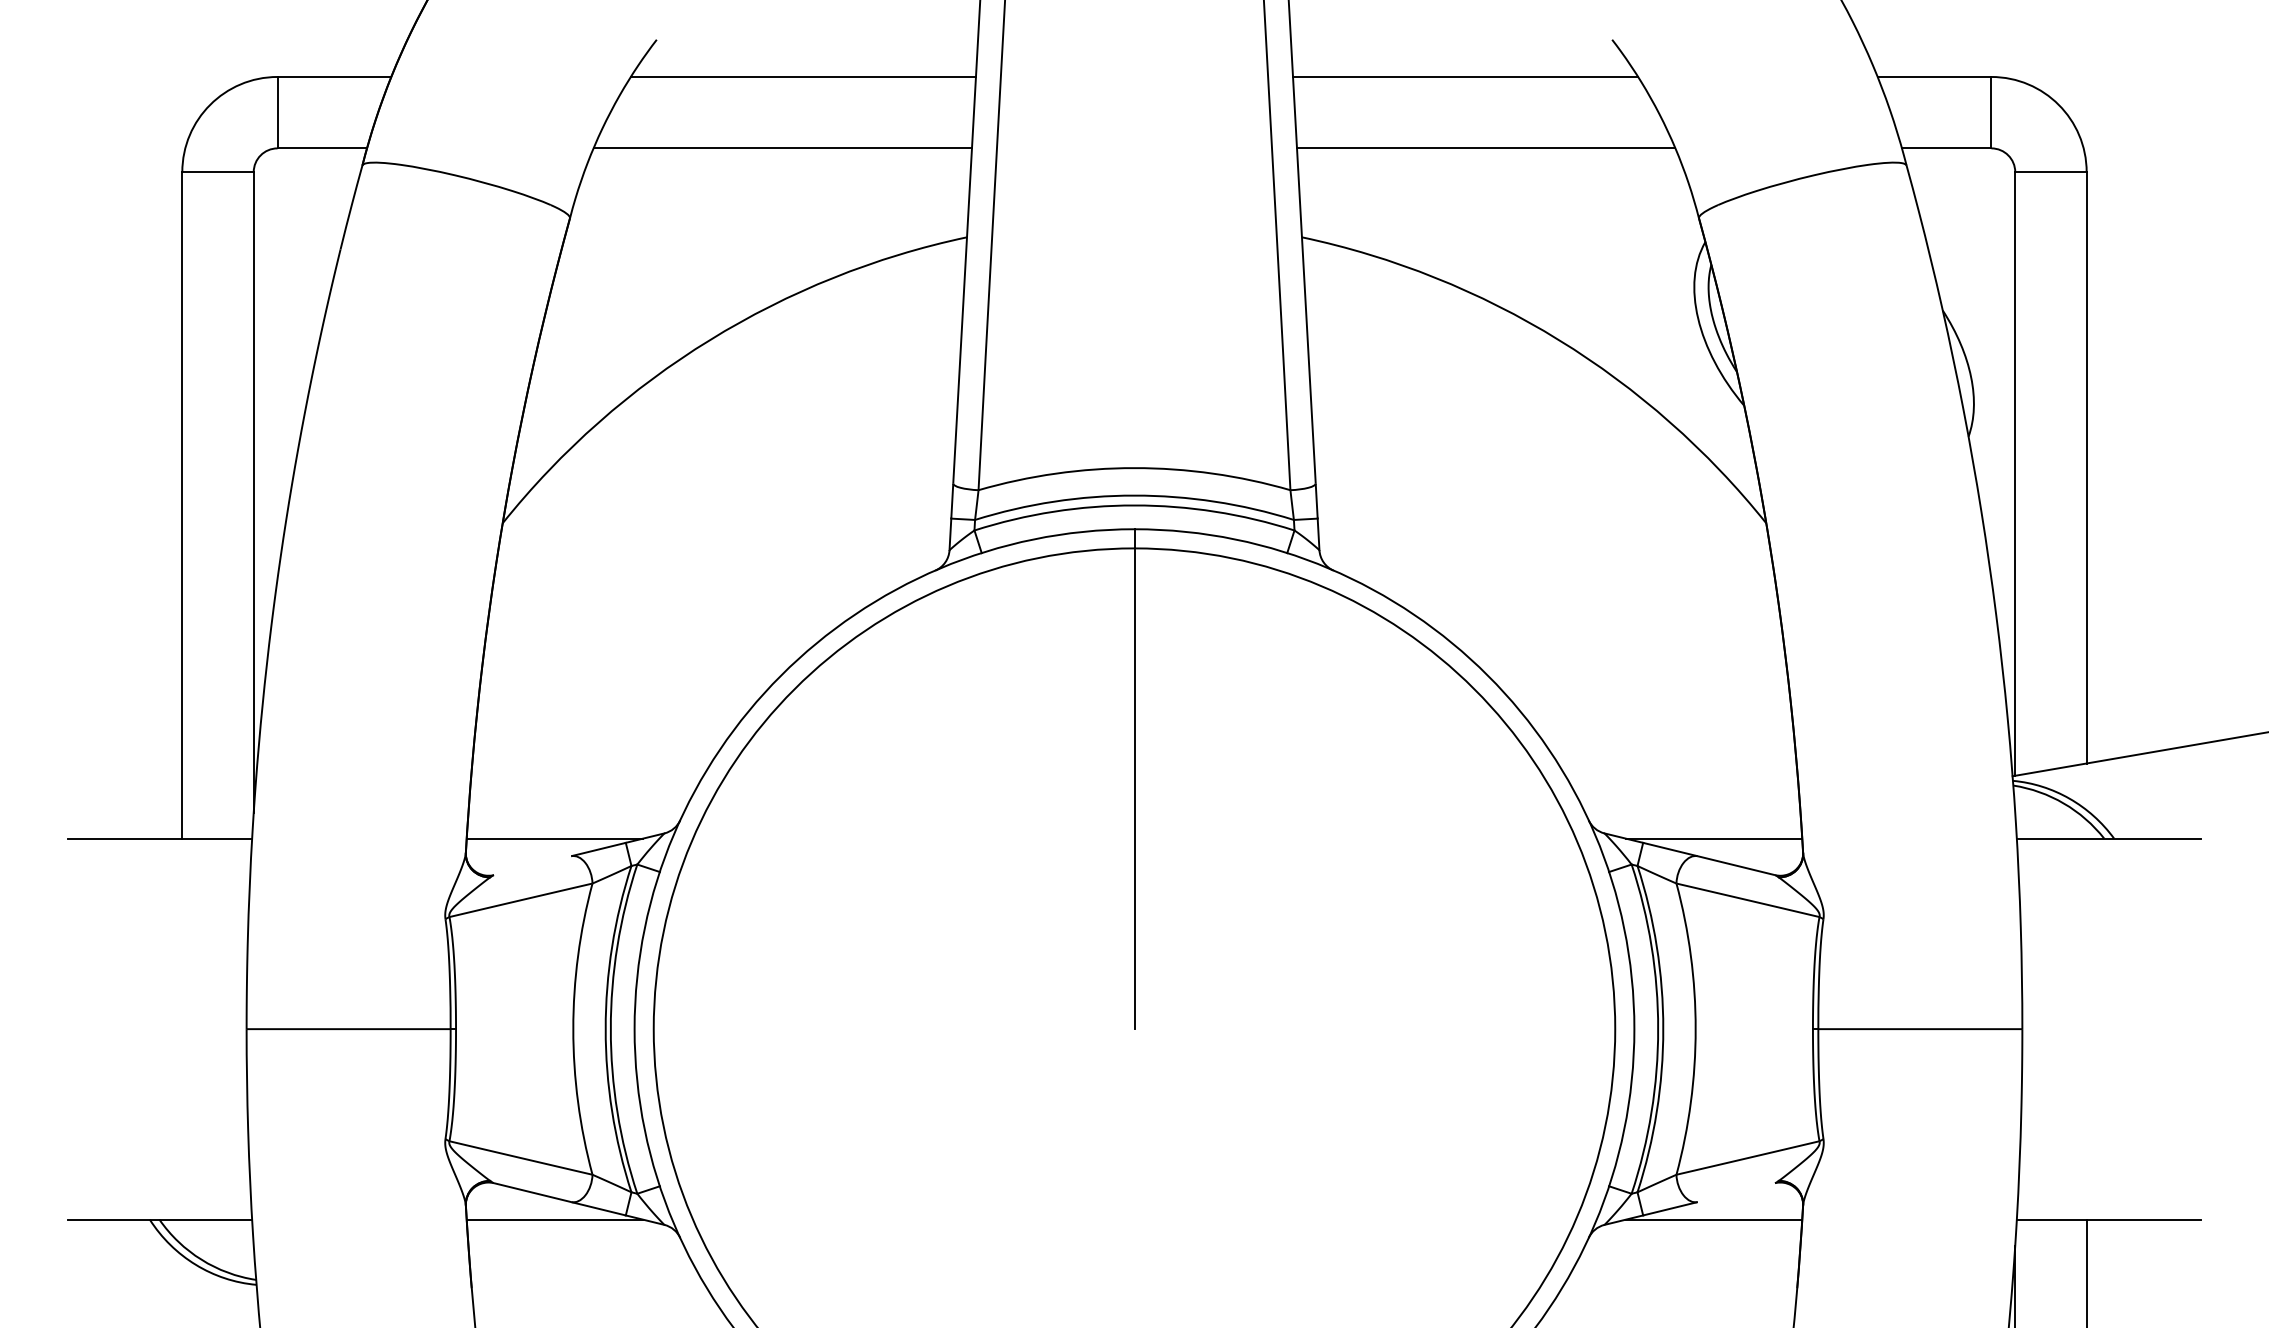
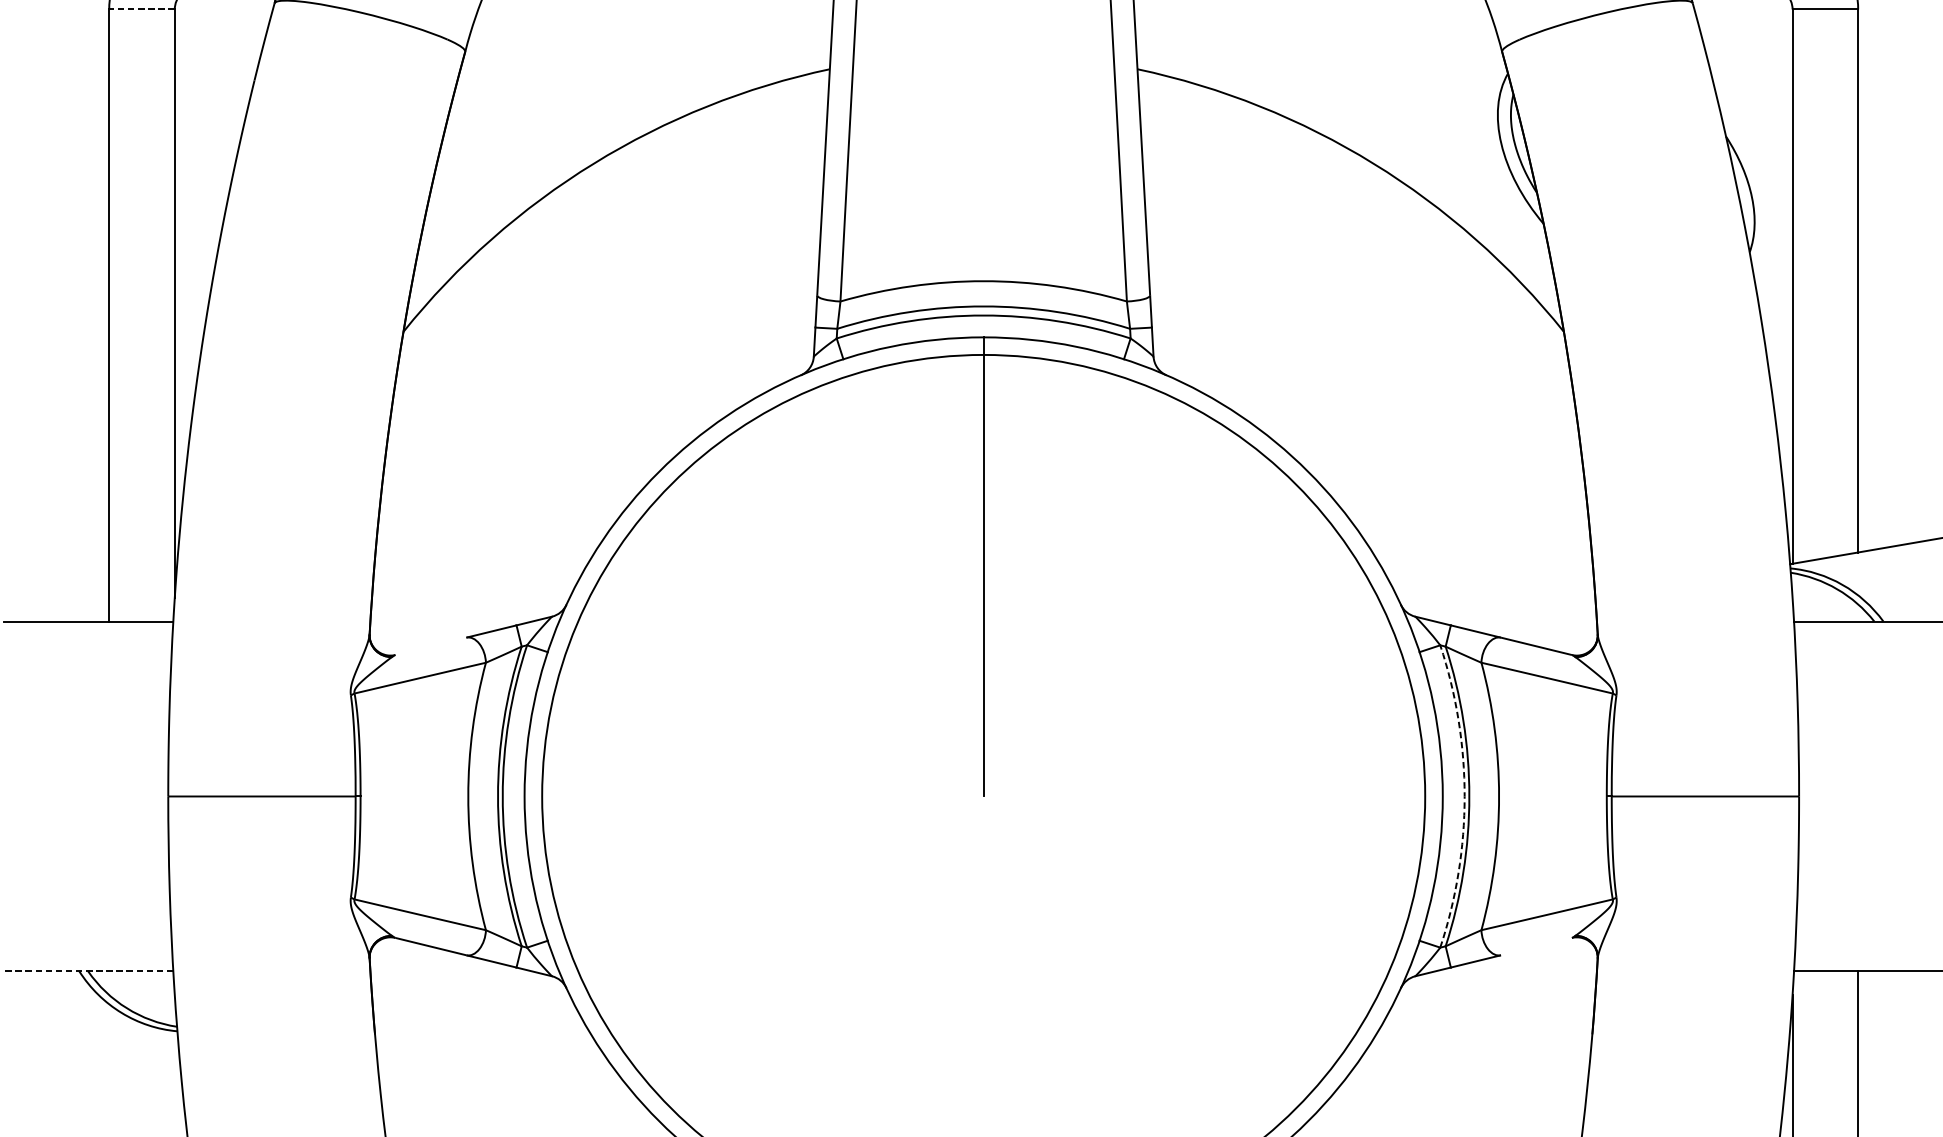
line: (218, 172) -> (142, 9), solid -> dashed
line: (554, 838) -> (451, 621), removed
line: (1714, 838) -> (1516, 621), removed
arc: (1658, 1029) -> (1464, 796), solid -> dashed
line: (159, 1219) -> (88, 971), solid -> dashed
line: (554, 1219) -> (451, 971), removed
line: (1714, 1219) -> (1516, 971), removed

